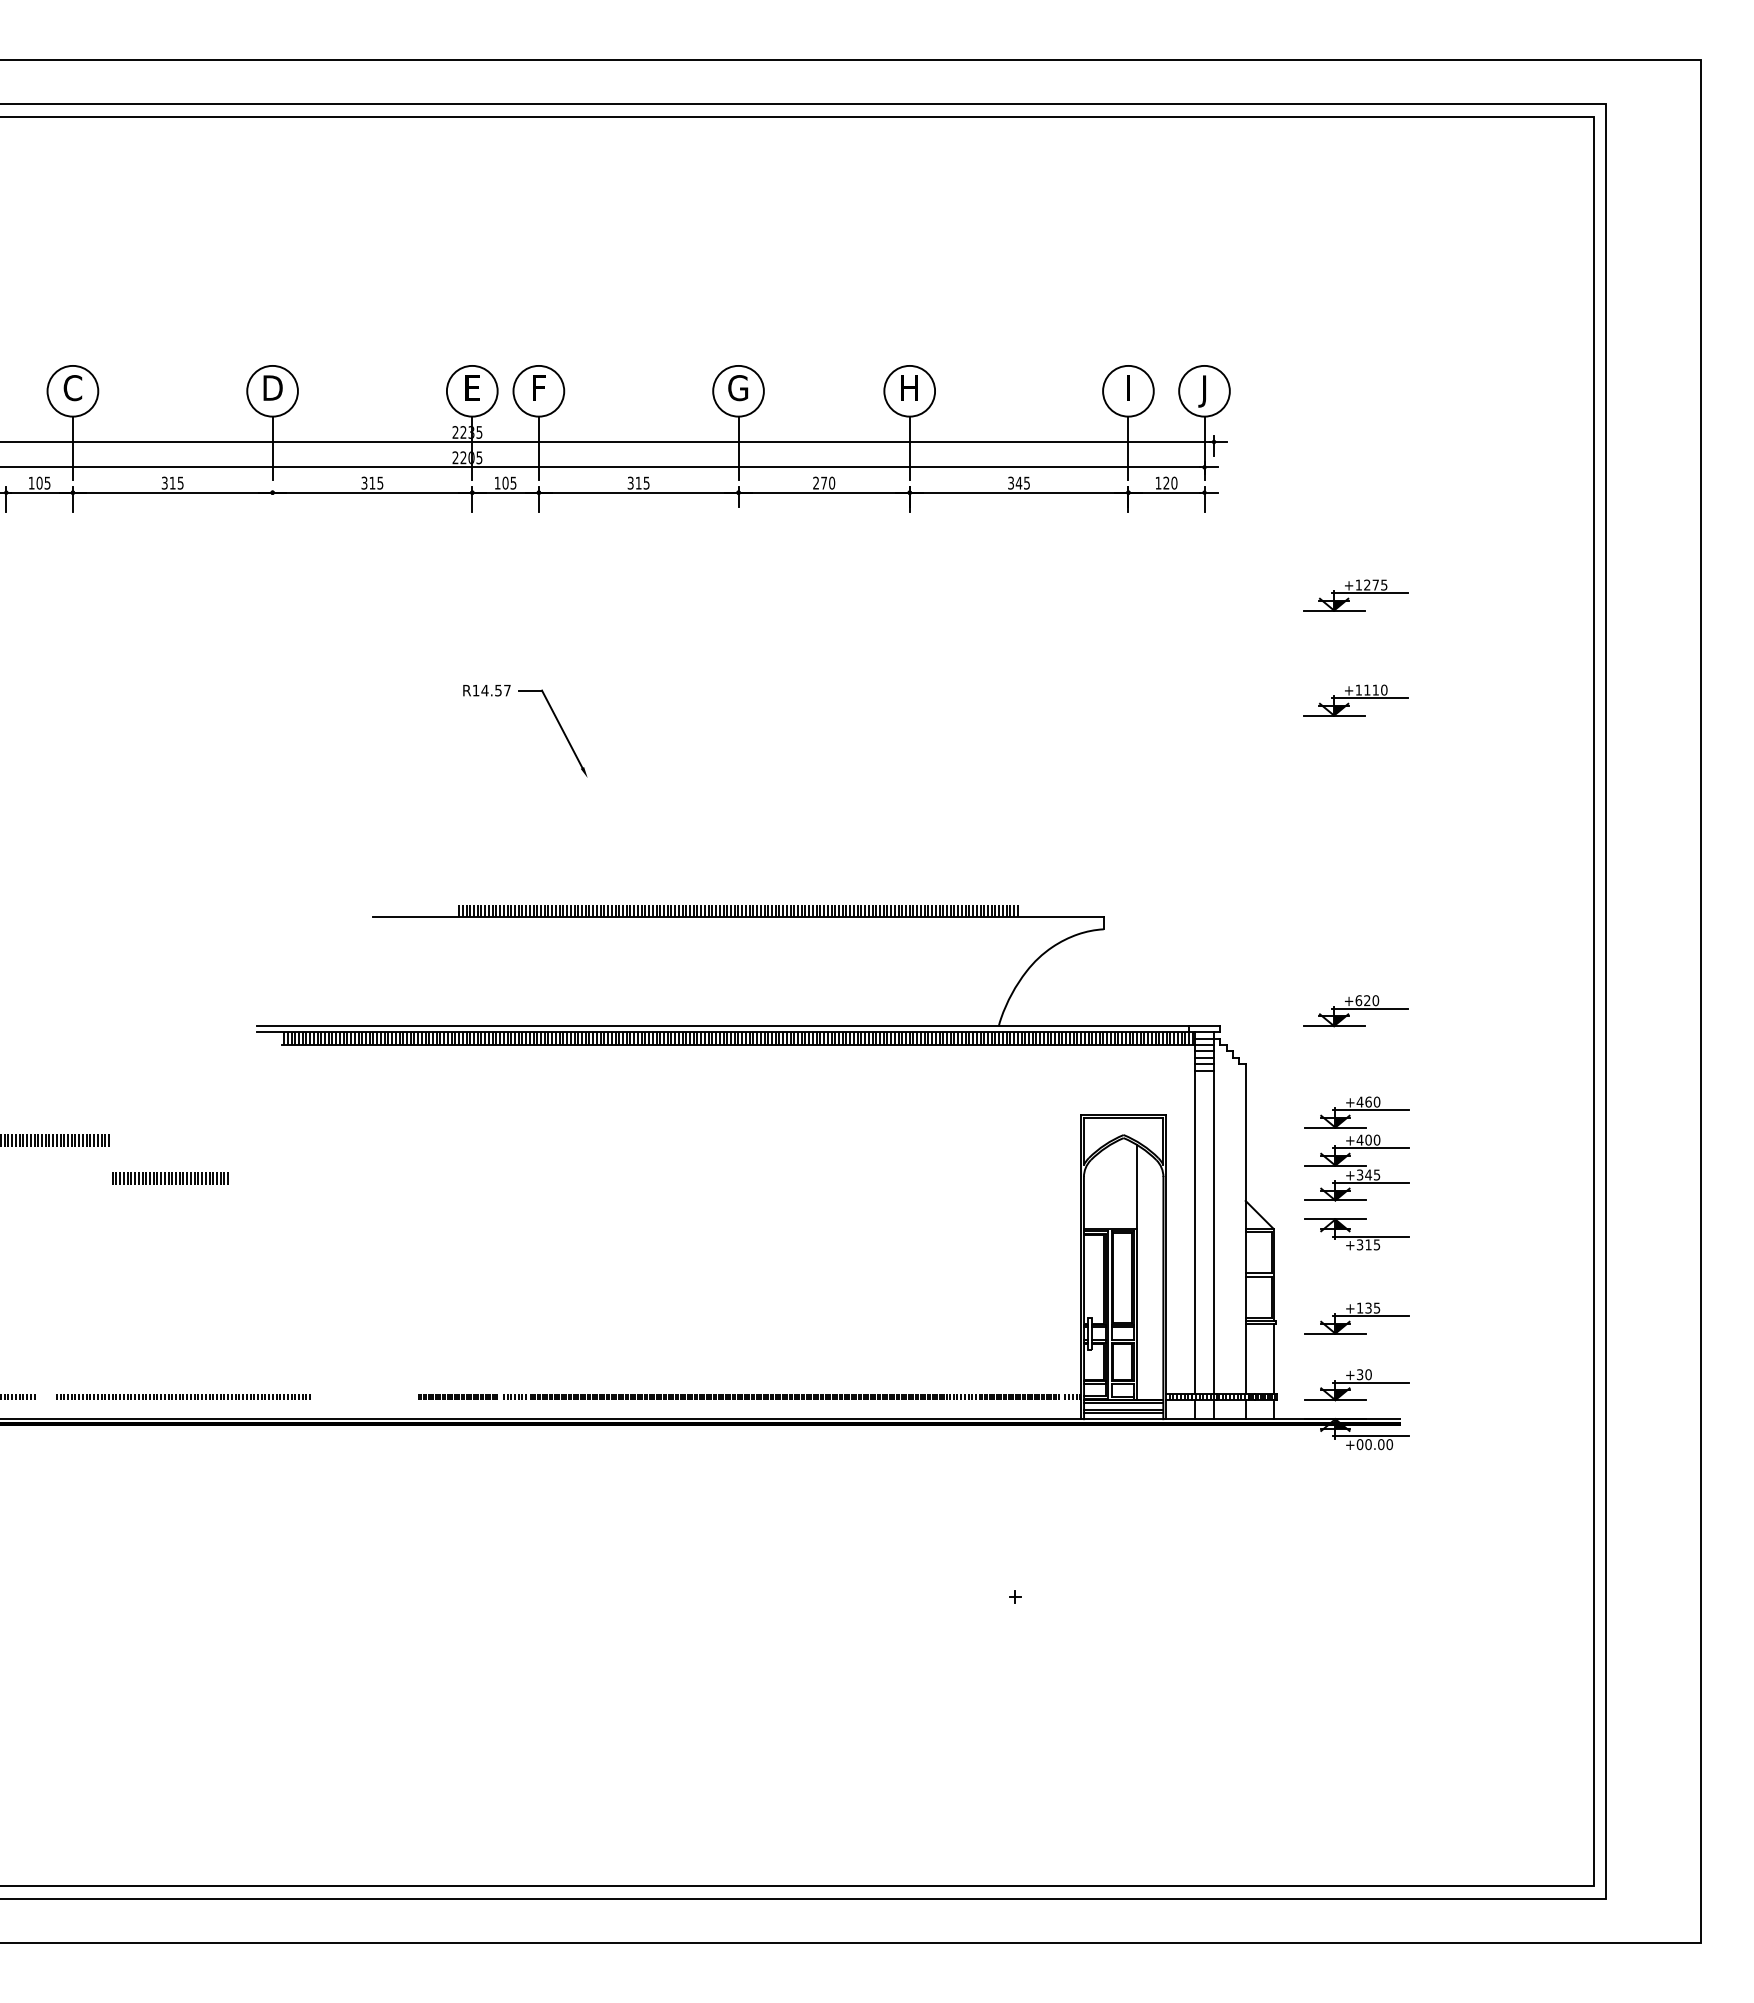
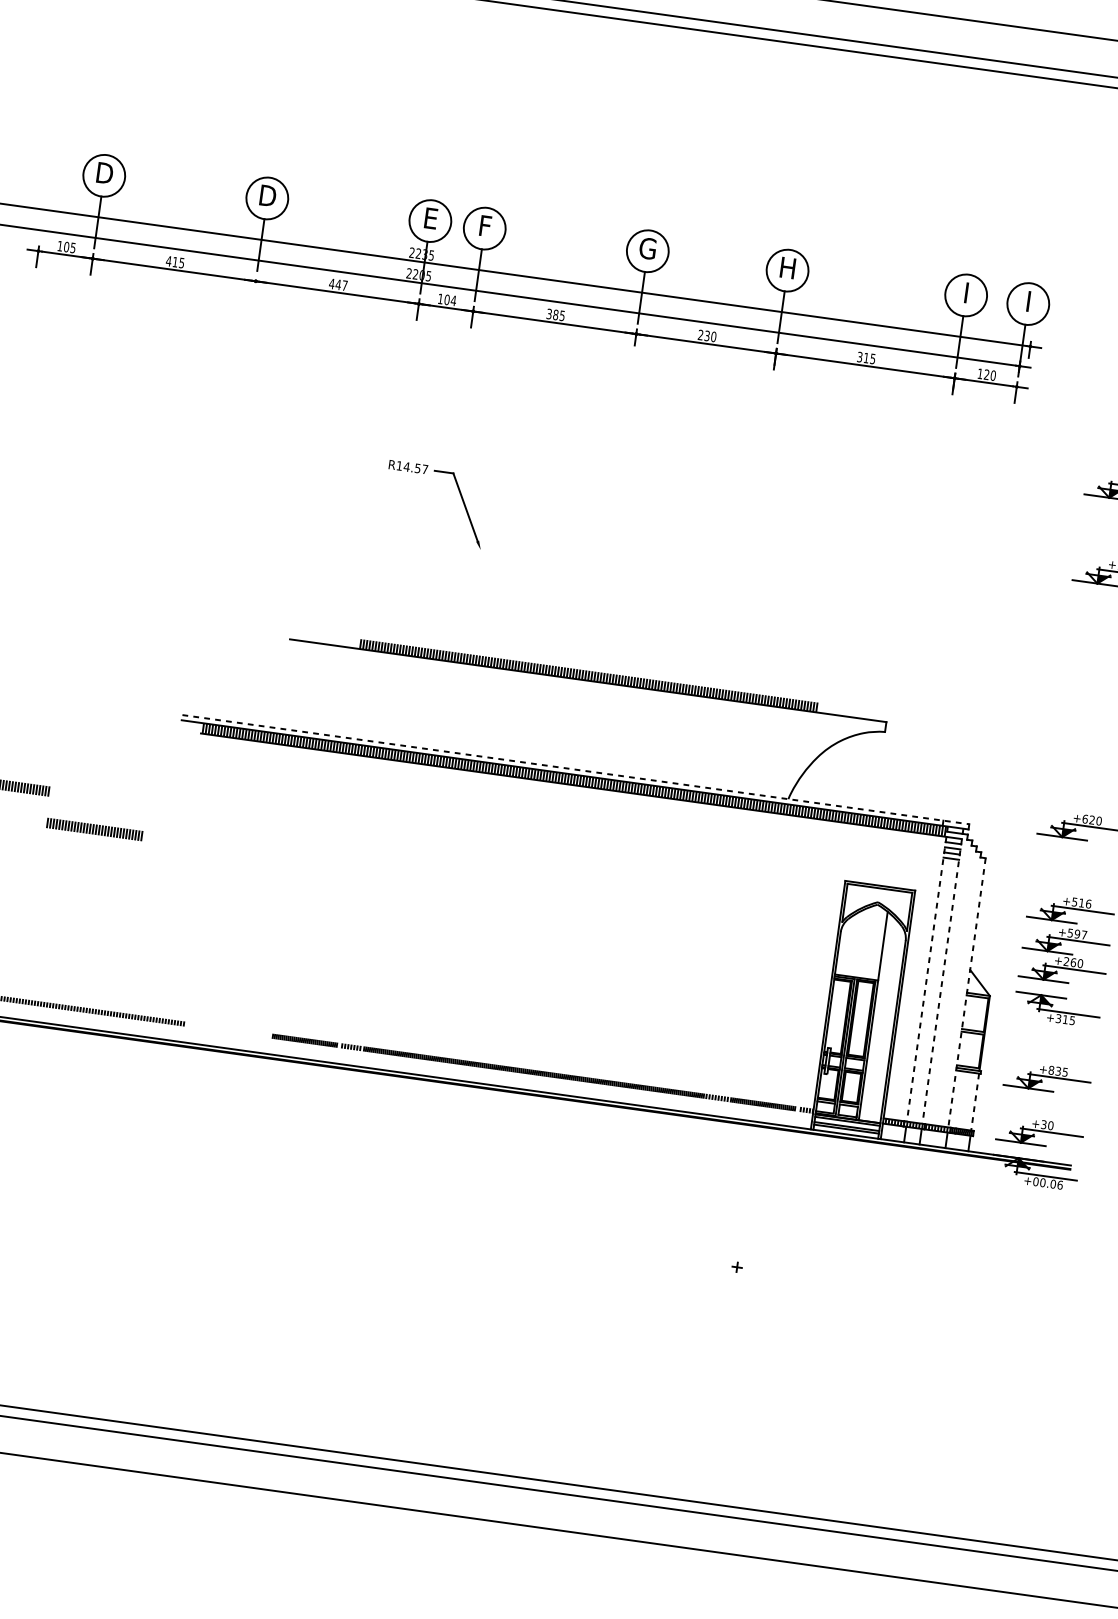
text: (72, 388) -> (104, 173), C -> D
text: (1201, 391) -> (1025, 303), J -> I
text: (164, 482) -> (168, 260), 315 -> 415
text: (372, 482) -> (338, 284), 315 -> 447
text: (513, 482) -> (453, 300), 105 -> 104
text: (638, 482) -> (555, 314), 315 -> 385
text: (824, 482) -> (707, 335), 270 -> 230
text: (1018, 482) -> (866, 357), 345 -> 315
line: (738, 1026) -> (575, 769), solid -> dashed
text: (1368, 1101) -> (1081, 902), +460 -> +516
text: (1368, 1139) -> (1077, 933), +400 -> +597
text: (1368, 1174) -> (1073, 962), +345 -> +260
line: (1195, 1213) -> (927, 974), solid -> dashed
line: (1214, 1213) -> (943, 976), solid -> dashed
line: (1245, 1229) -> (966, 993), solid -> dashed
text: (1359, 1307) -> (1051, 1069), +135 -> +835
line: (1273, 1358) -> (975, 1101), solid -> dashed
text: (1389, 1444) -> (1060, 1185), +00.00 -> +00.06

